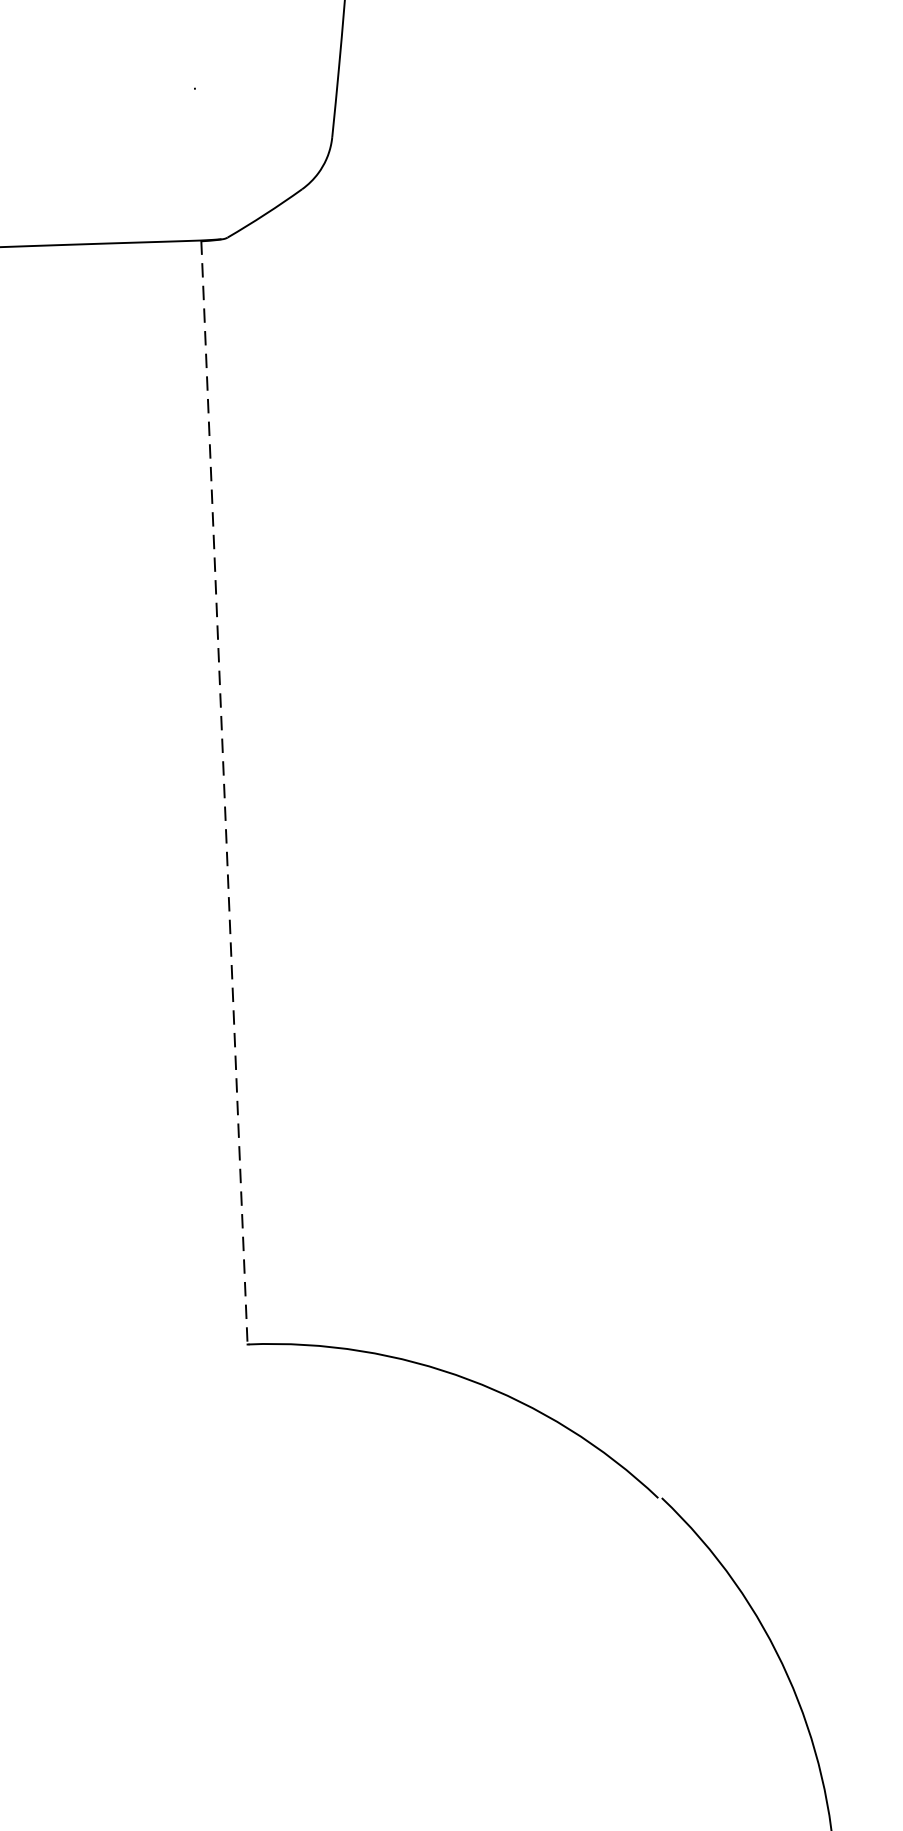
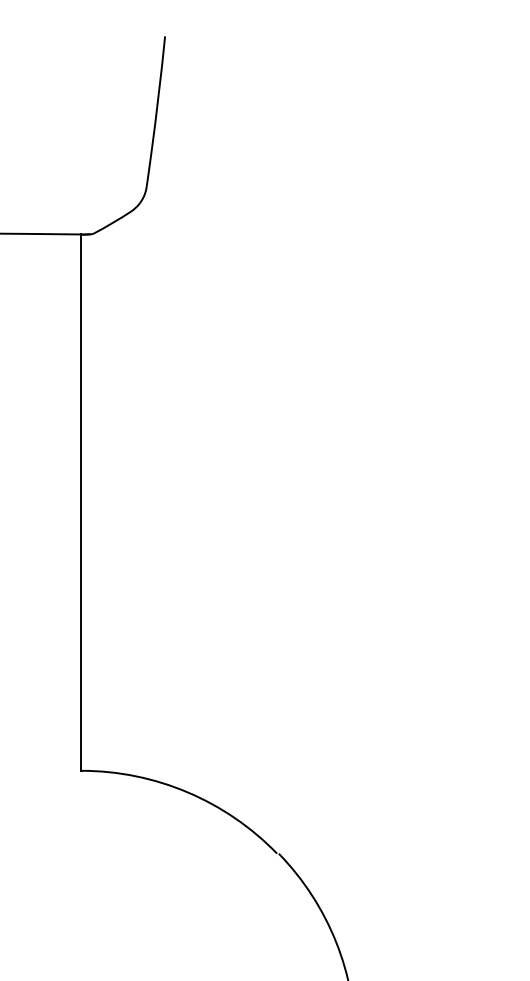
line: (225, 794) -> (81, 503), dashed -> solid

